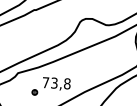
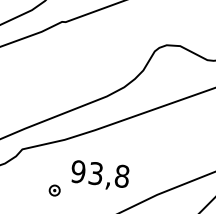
text: (45, 82) -> (77, 171), 73,8 -> 93,8

